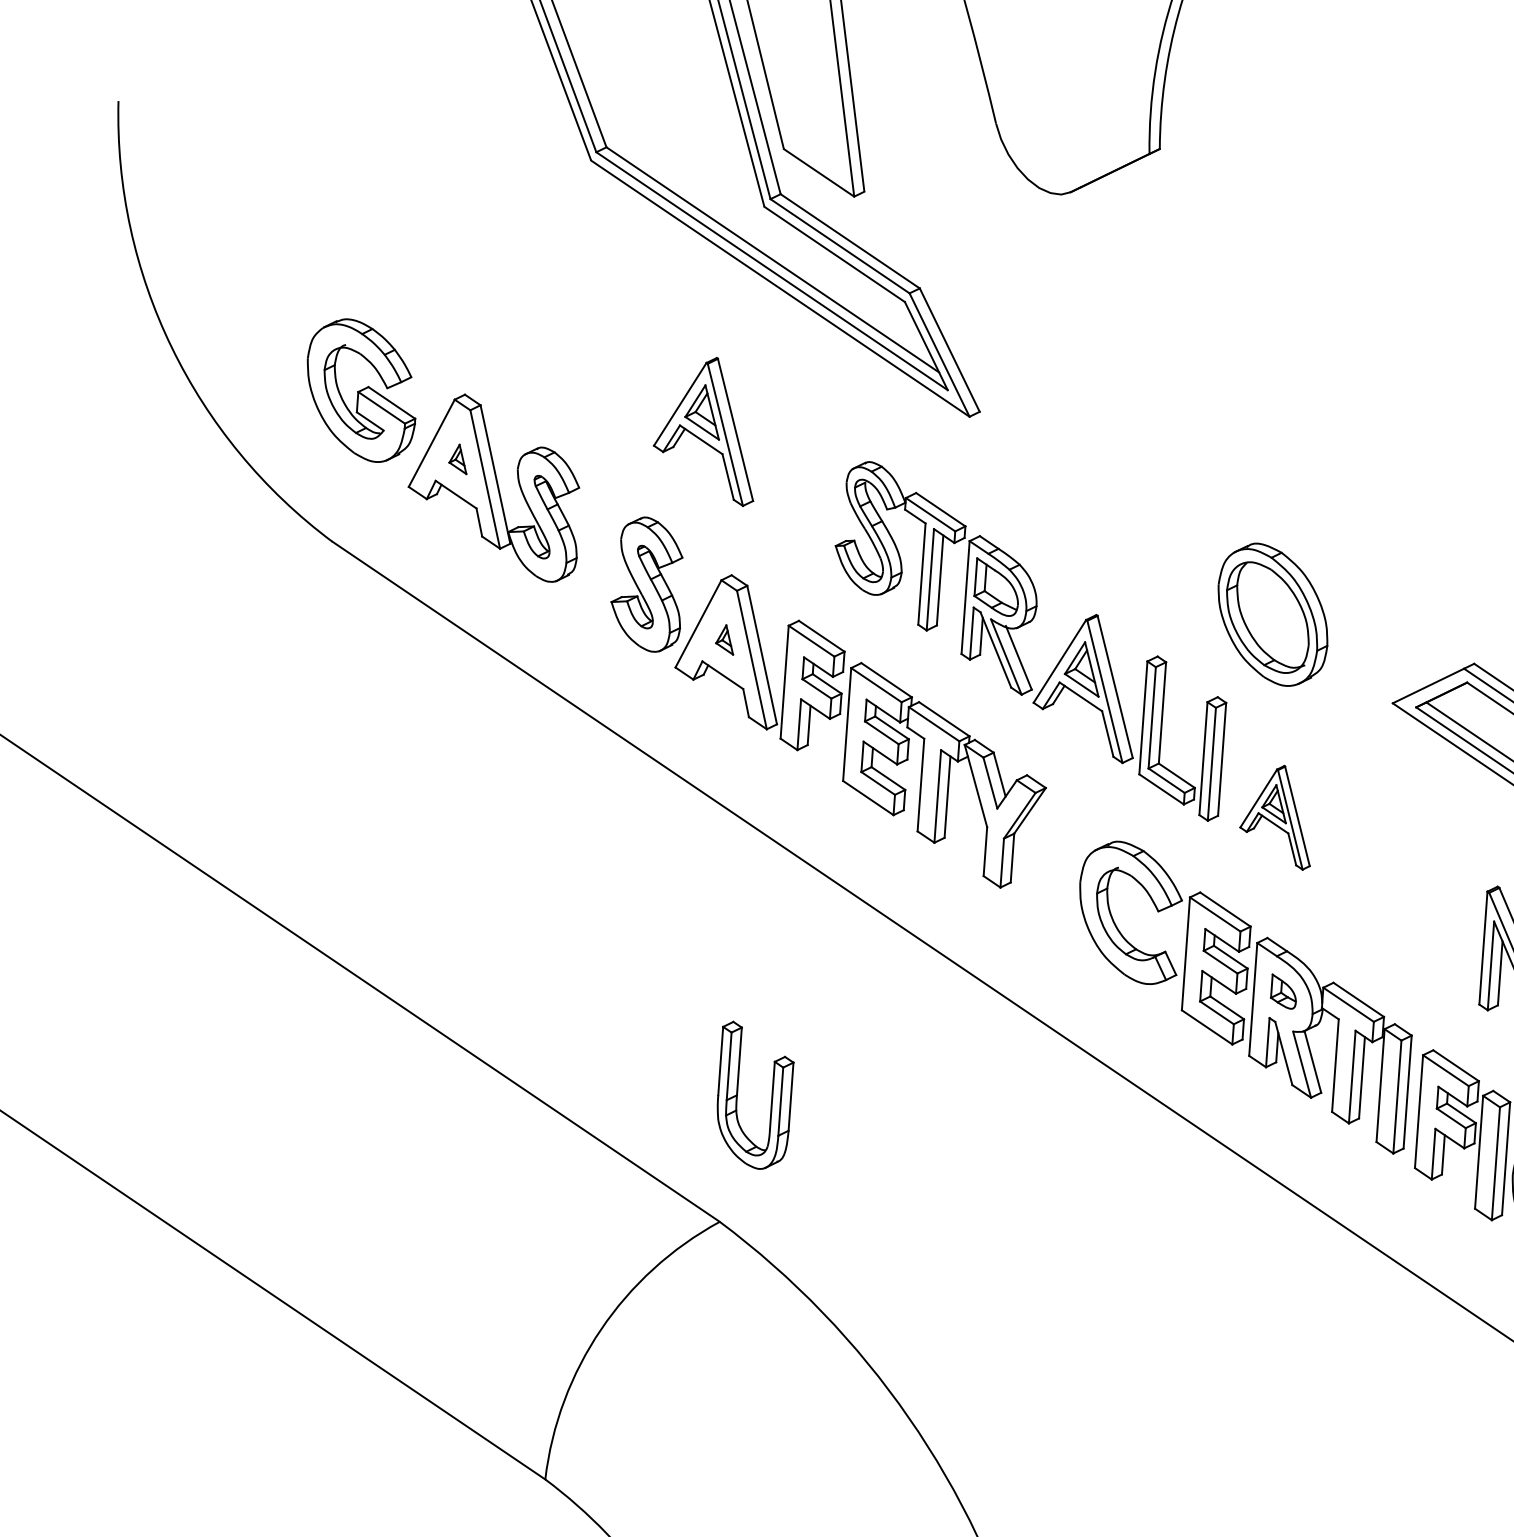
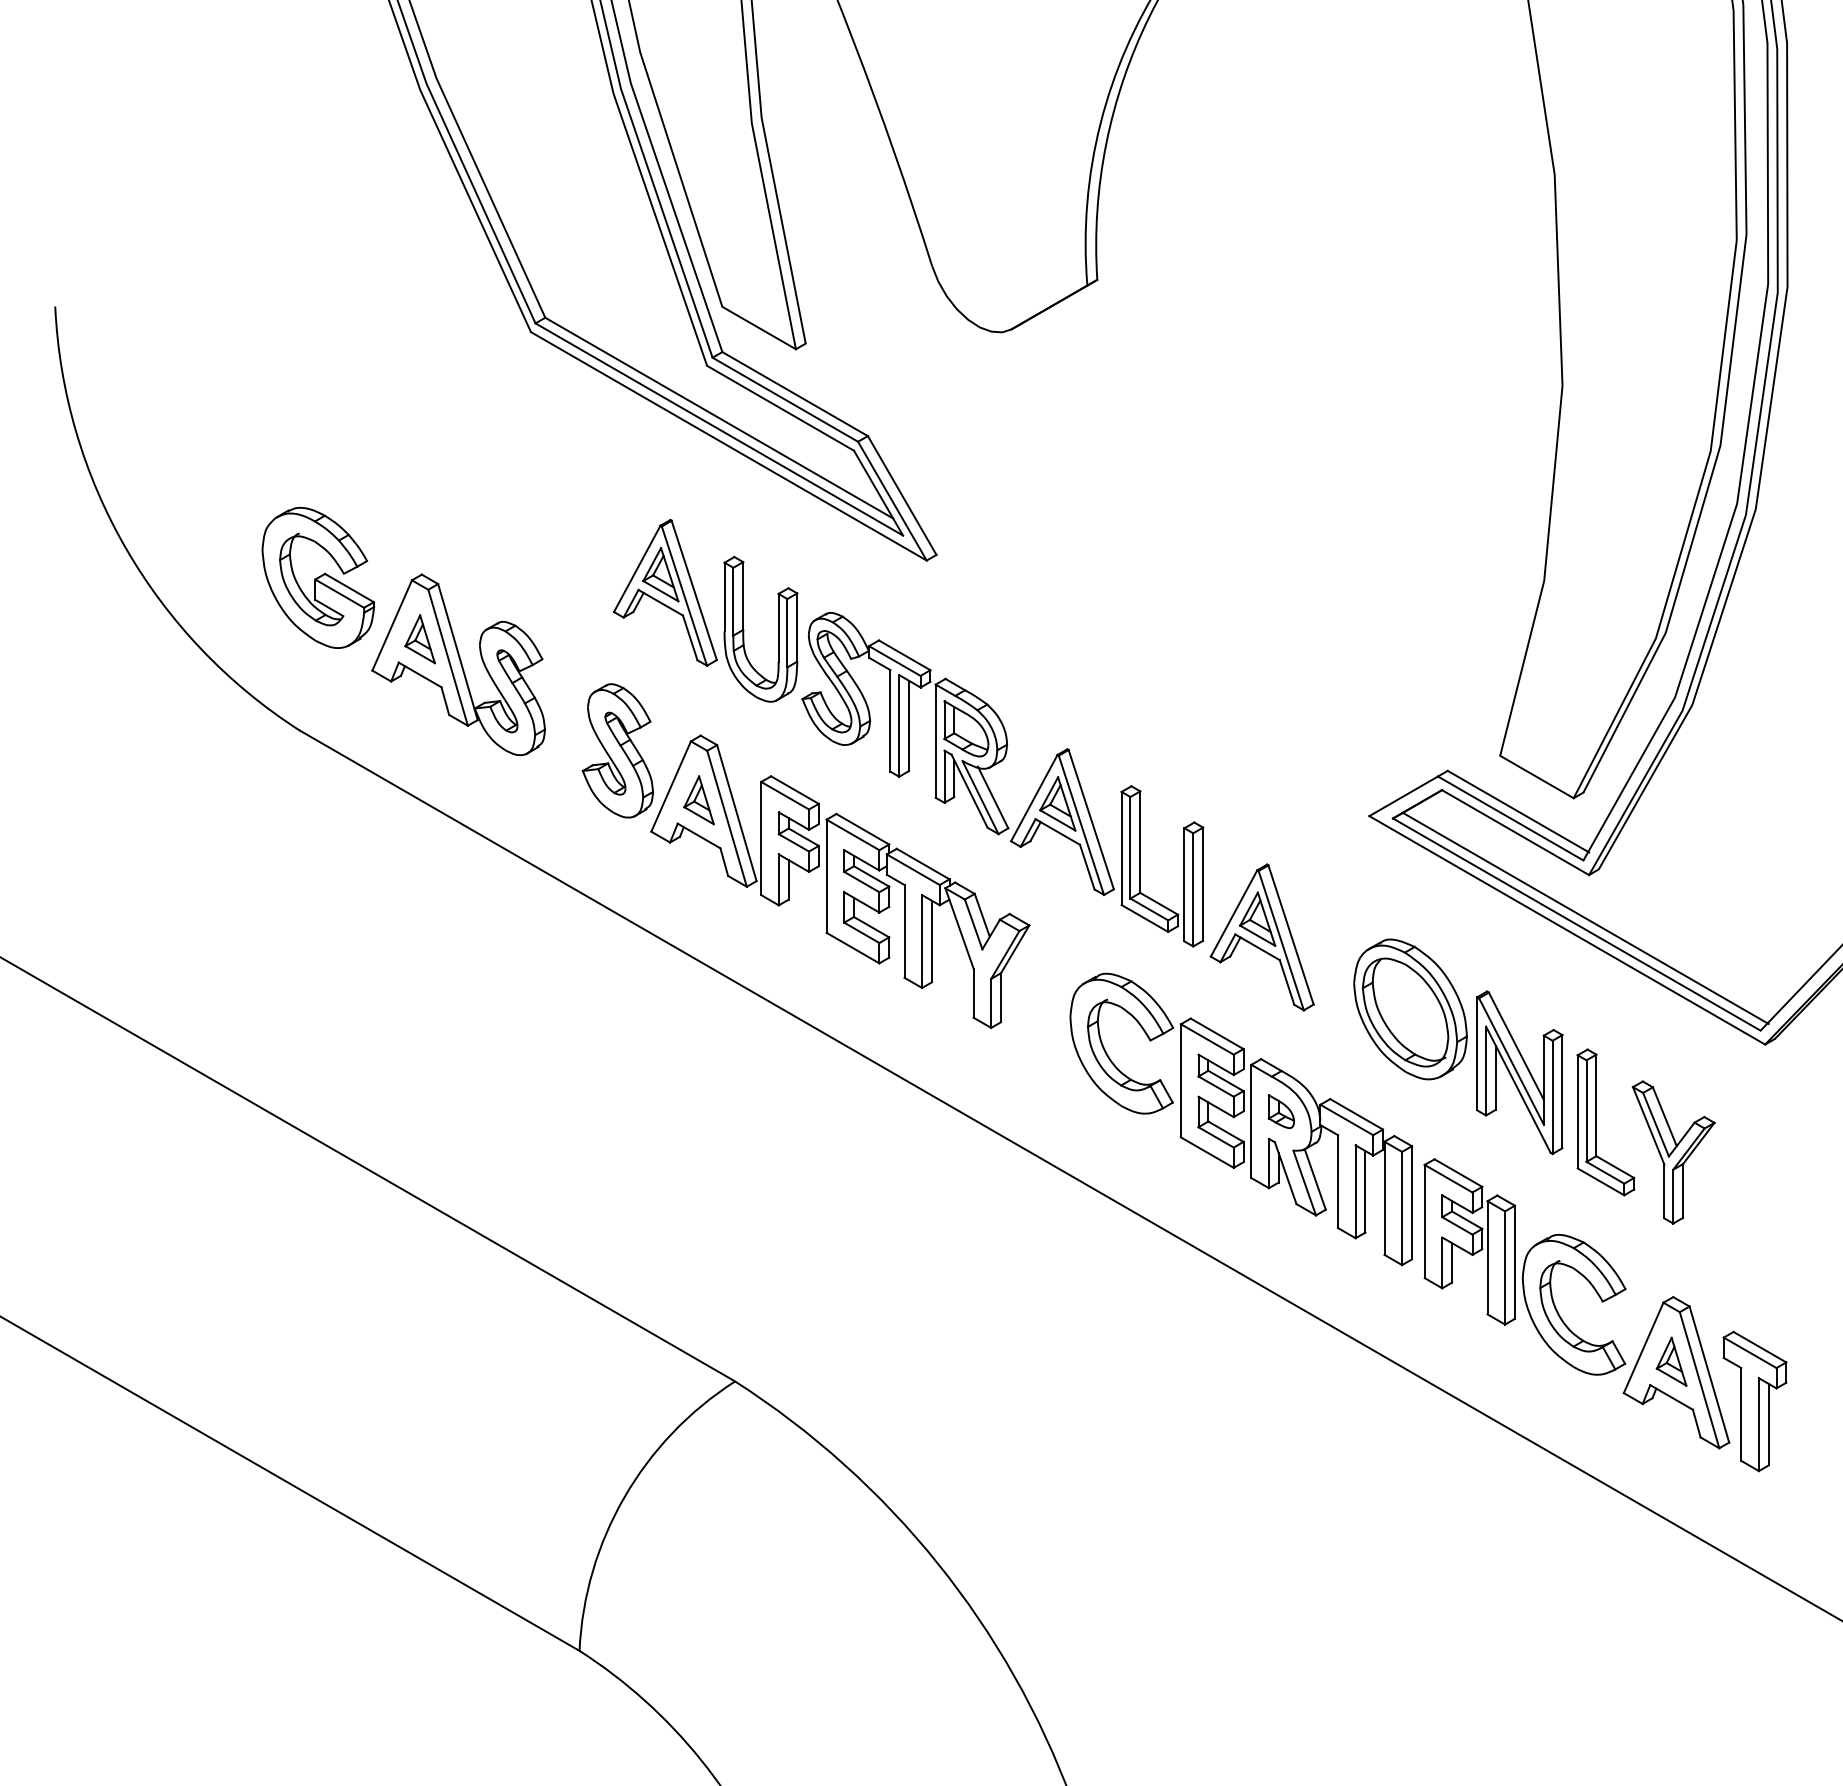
part: (458, 459) -> (419, 639), size x1.67
part: (1272, 614) -> (1410, 1009), moved
part: (724, 639) -> (698, 800), size x1.67
part: (1276, 816) -> (1261, 937), size x1.43
part: (738, 1095) -> (744, 630), moved

